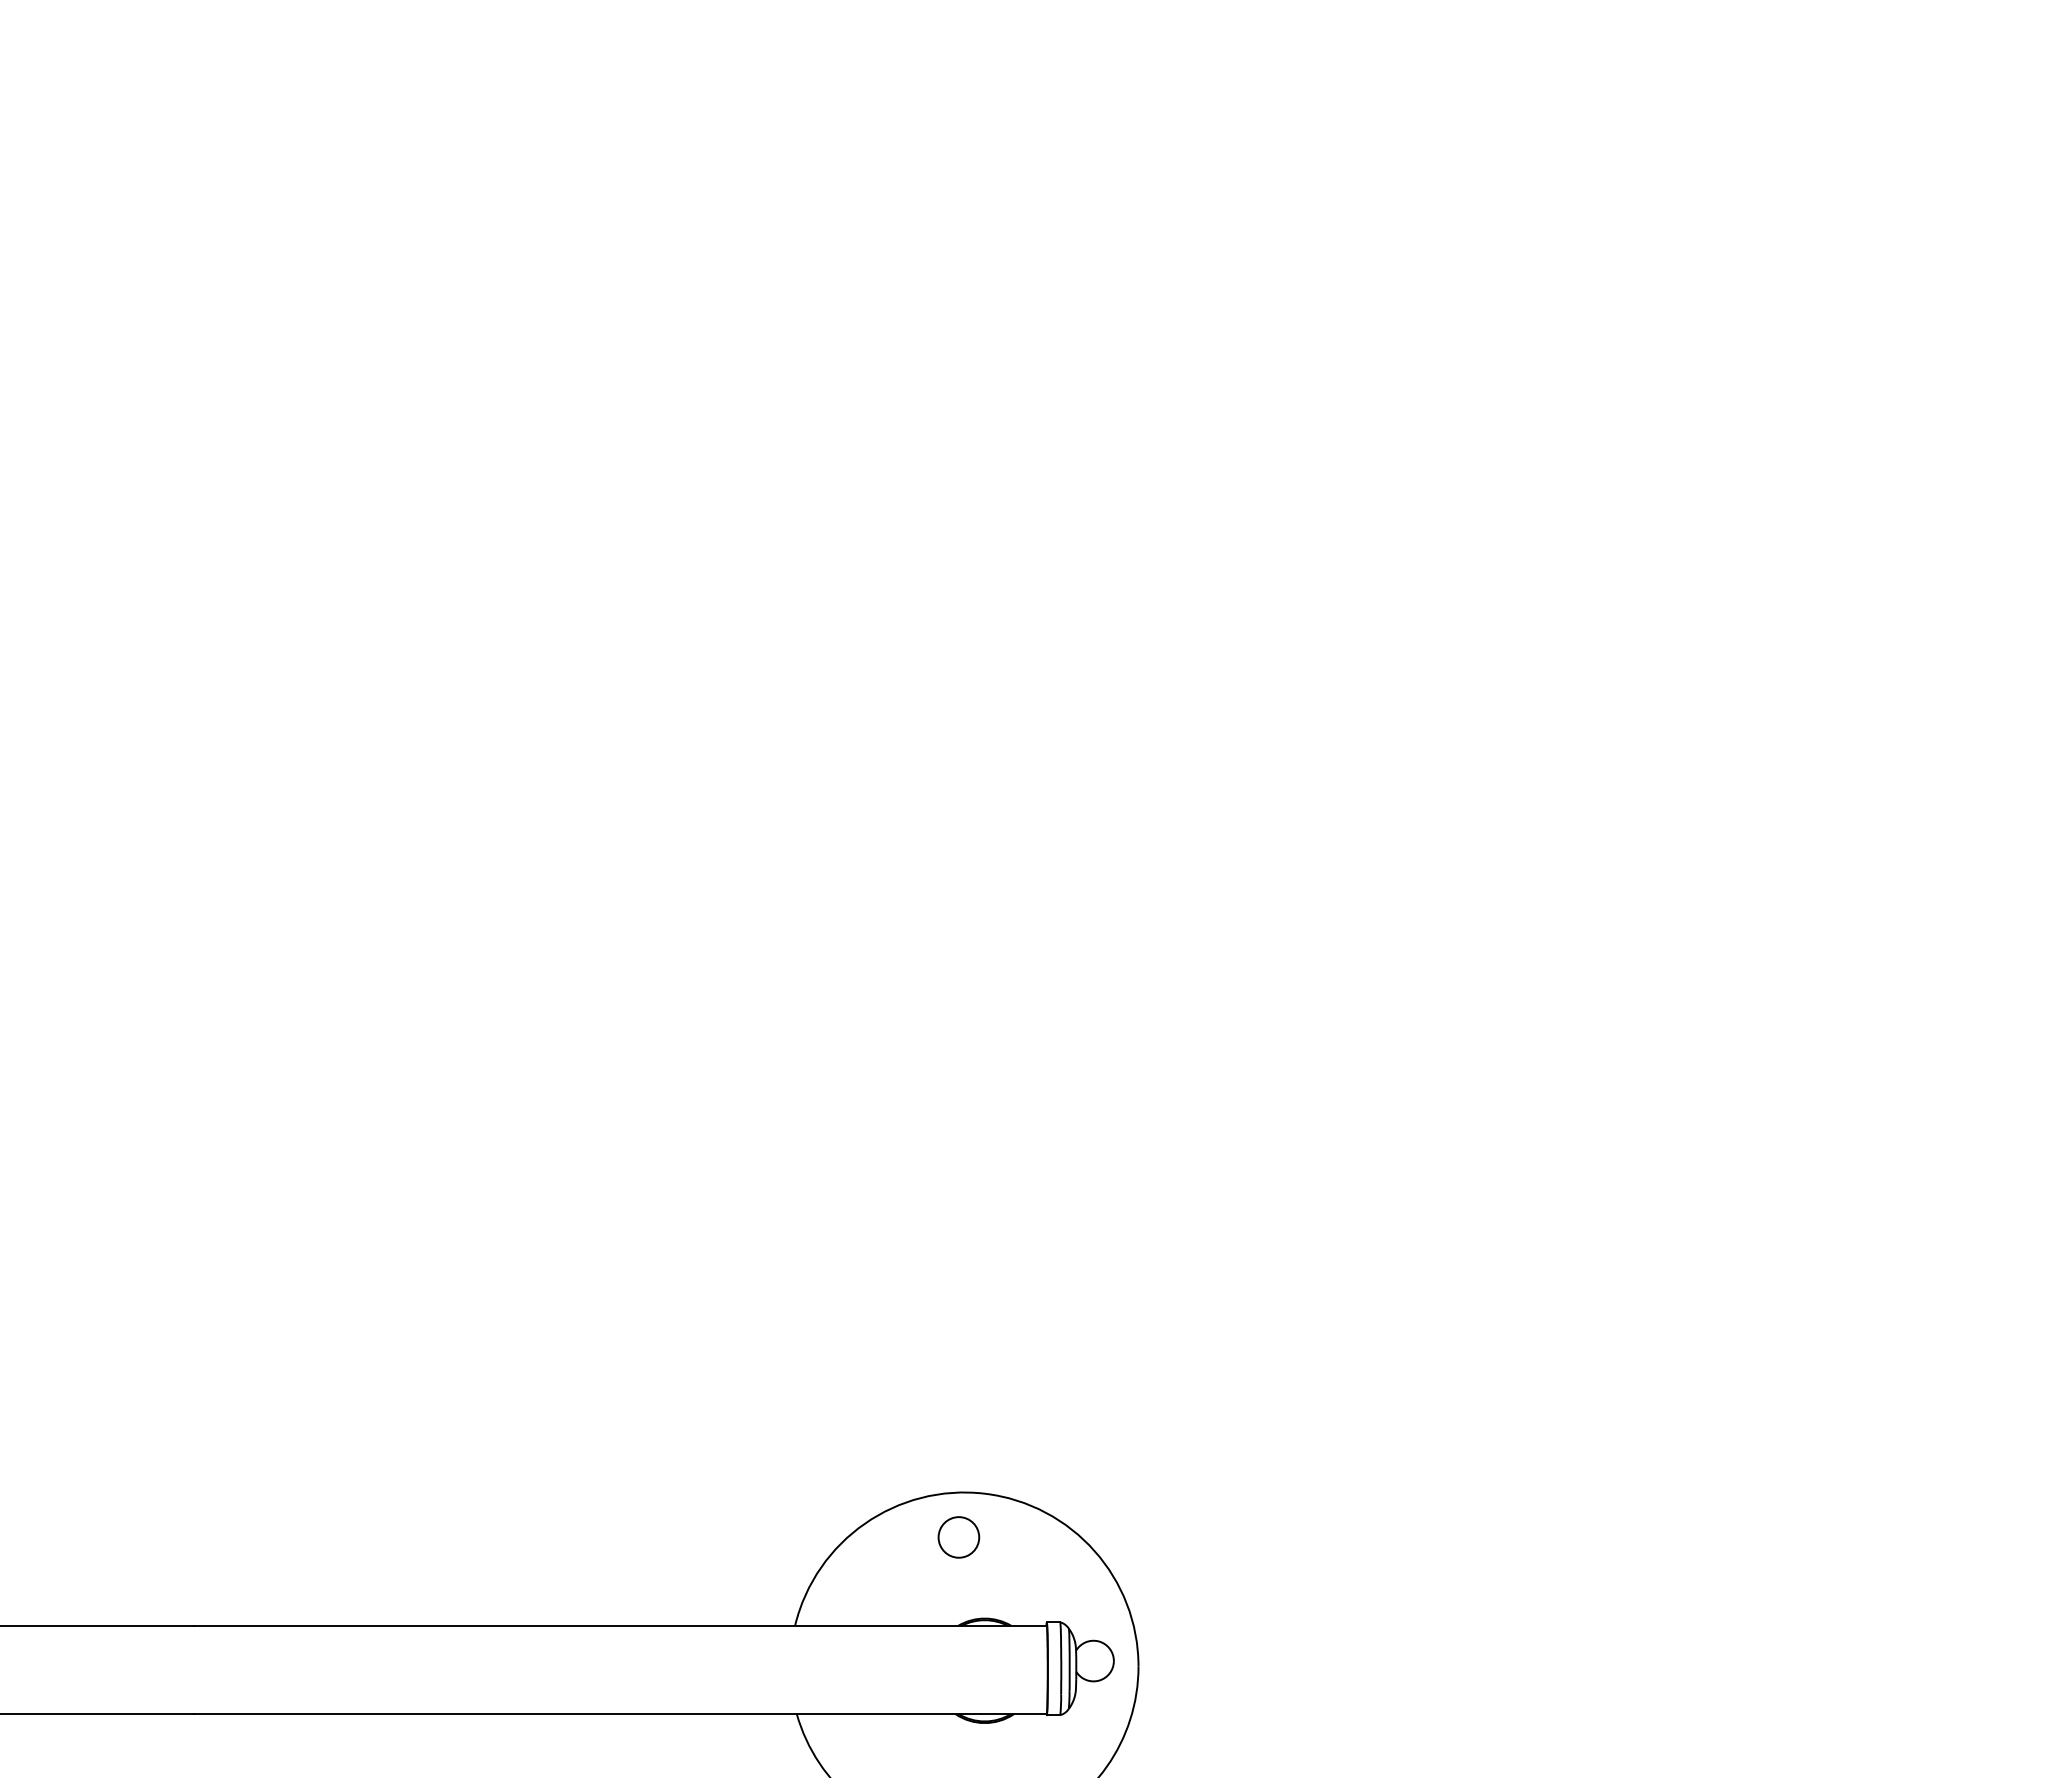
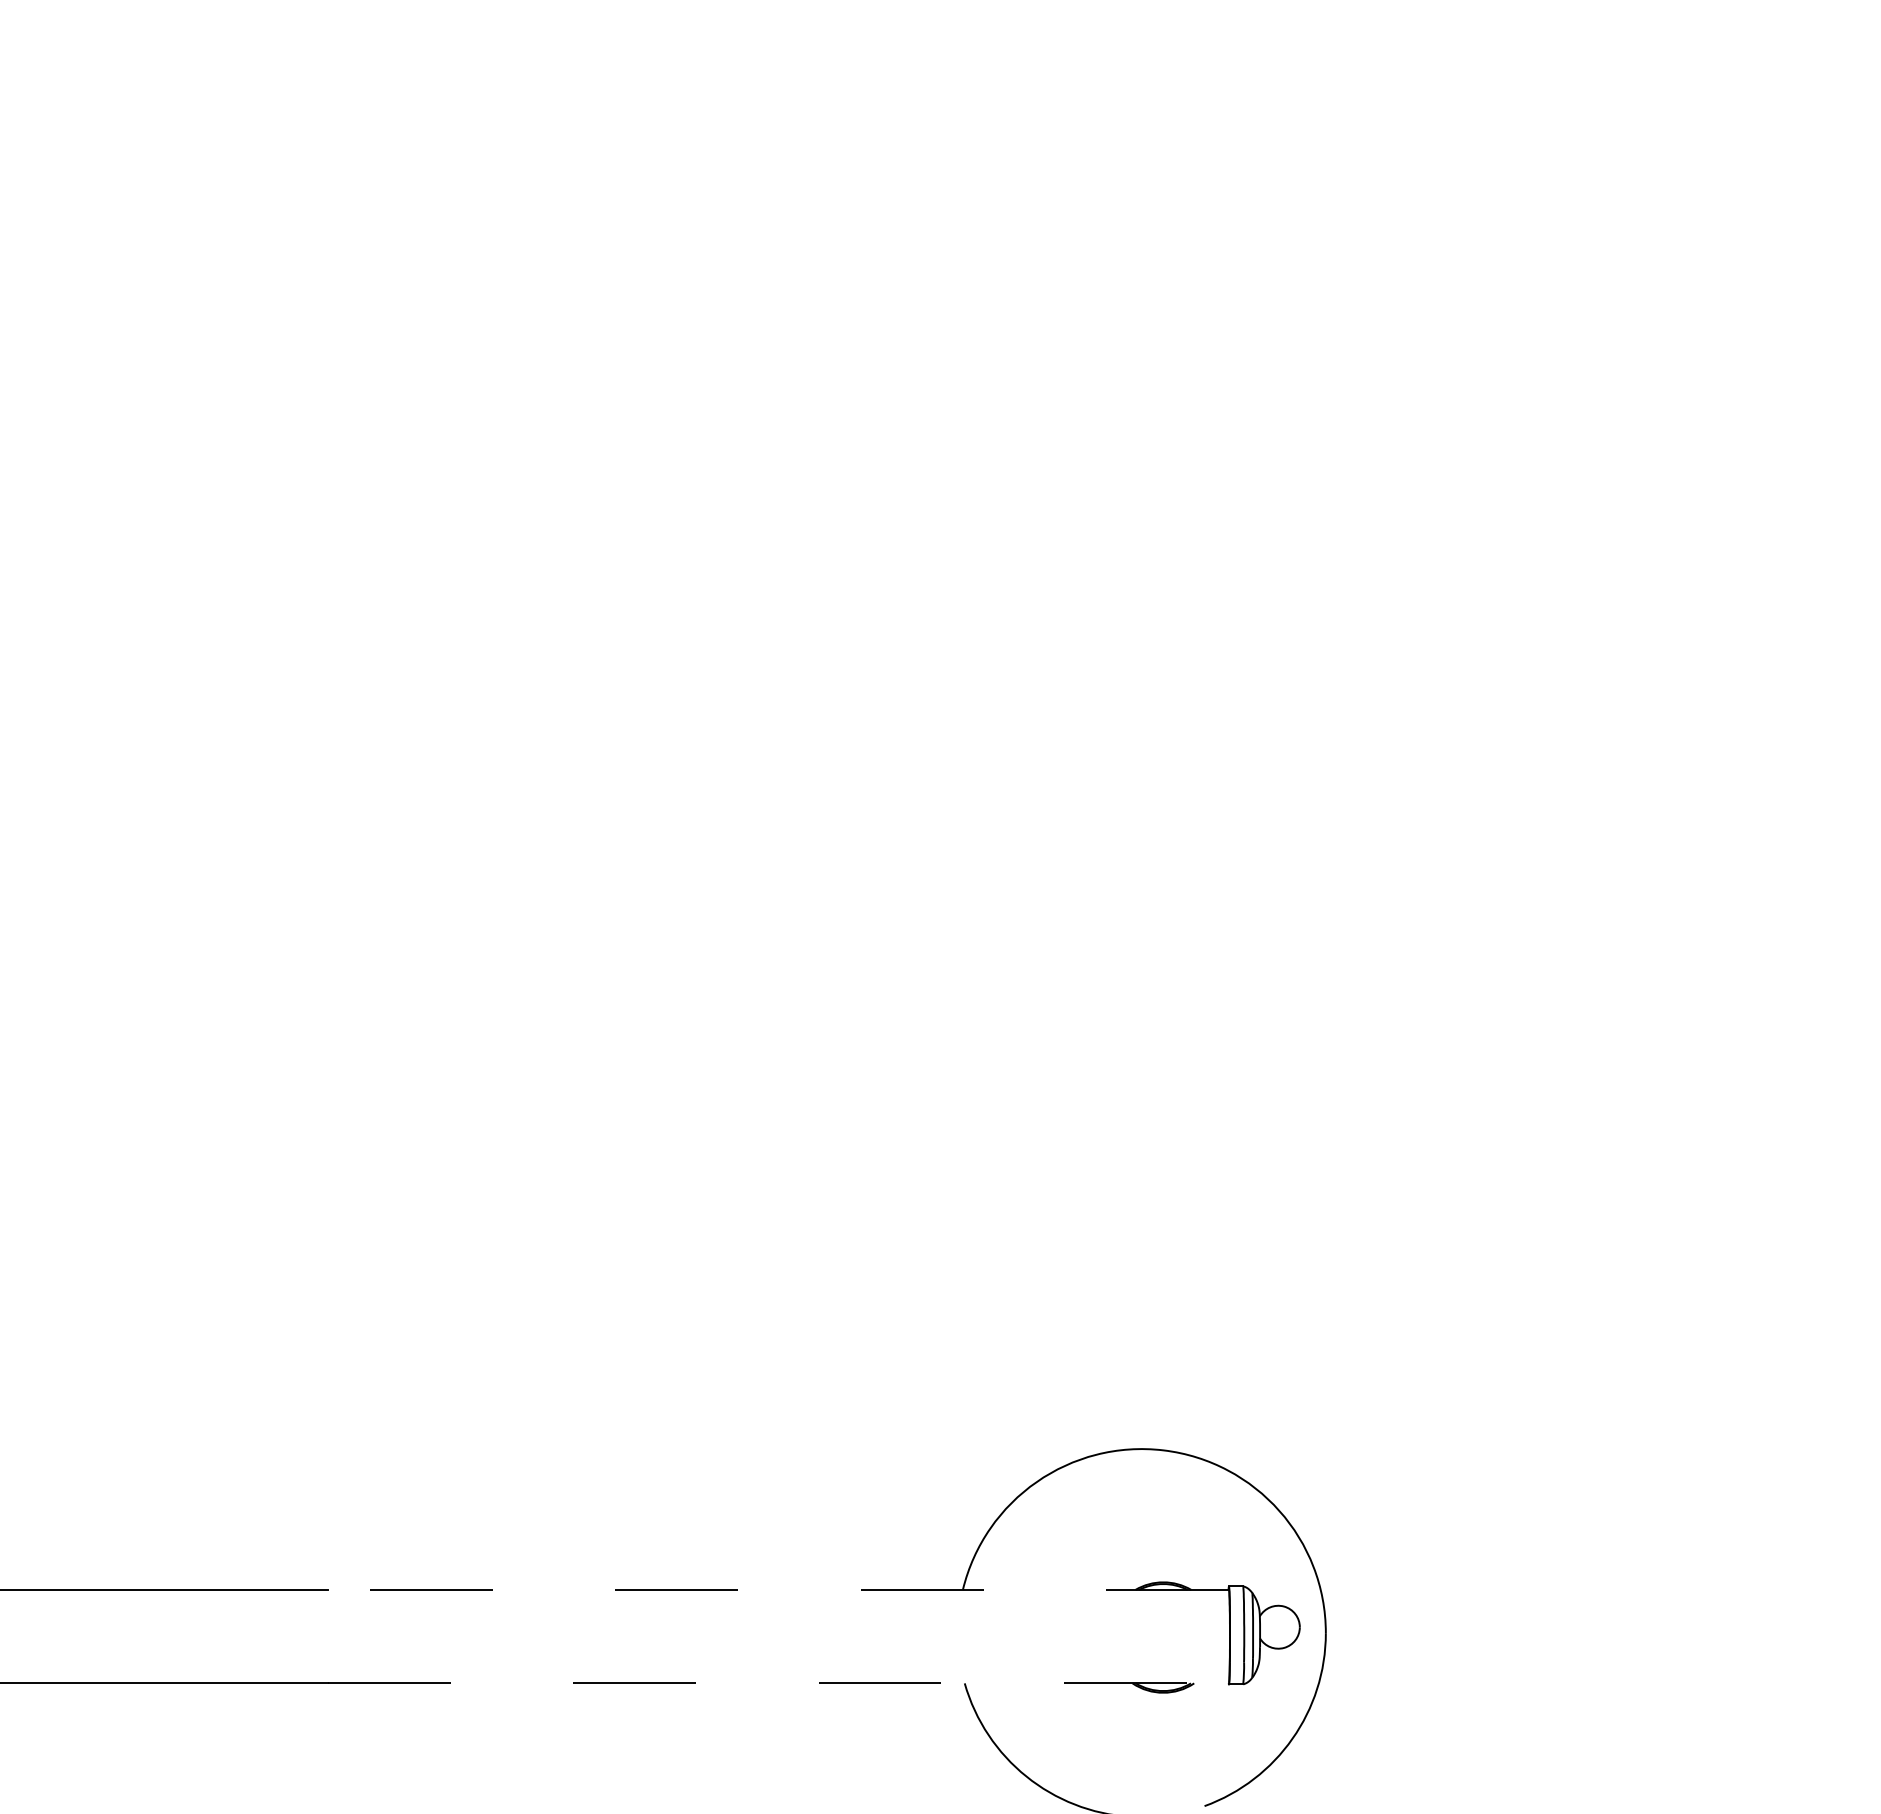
circle: (958, 1537) -> (1135, 1496), removed
line: (620, 1625) -> (778, 1589), solid -> dashed
line: (621, 1714) -> (779, 1683), solid -> dashed

